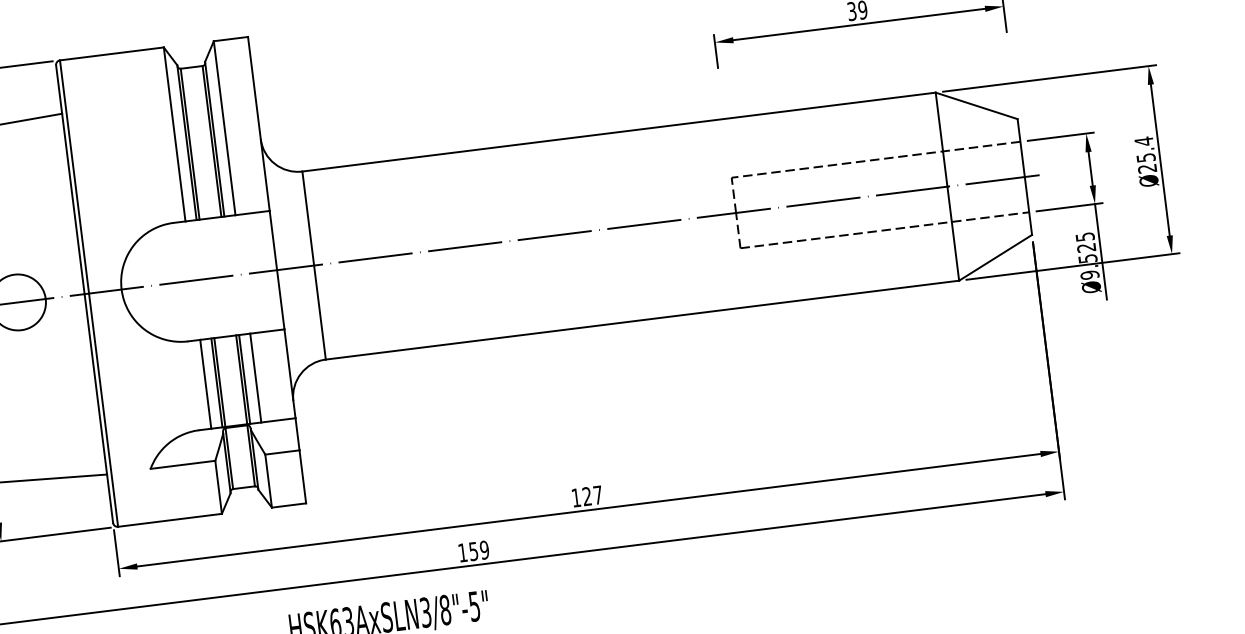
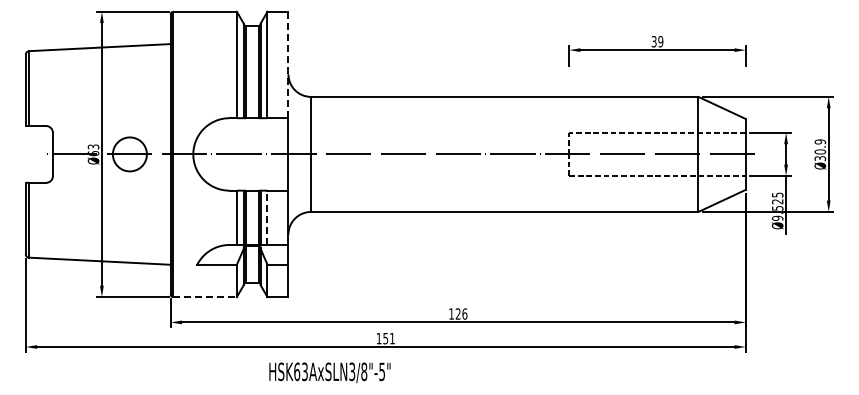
line: (258, 123) -> (288, 64), solid -> dashed
text: (1146, 155) -> (820, 150), Ø25.4 -> Ø30.9
line: (255, 377) -> (267, 217), solid -> dashed
text: (597, 494) -> (464, 313), 127 -> 126
line: (170, 520) -> (205, 297), solid -> dashed
text: (483, 550) -> (391, 338), 159 -> 151

